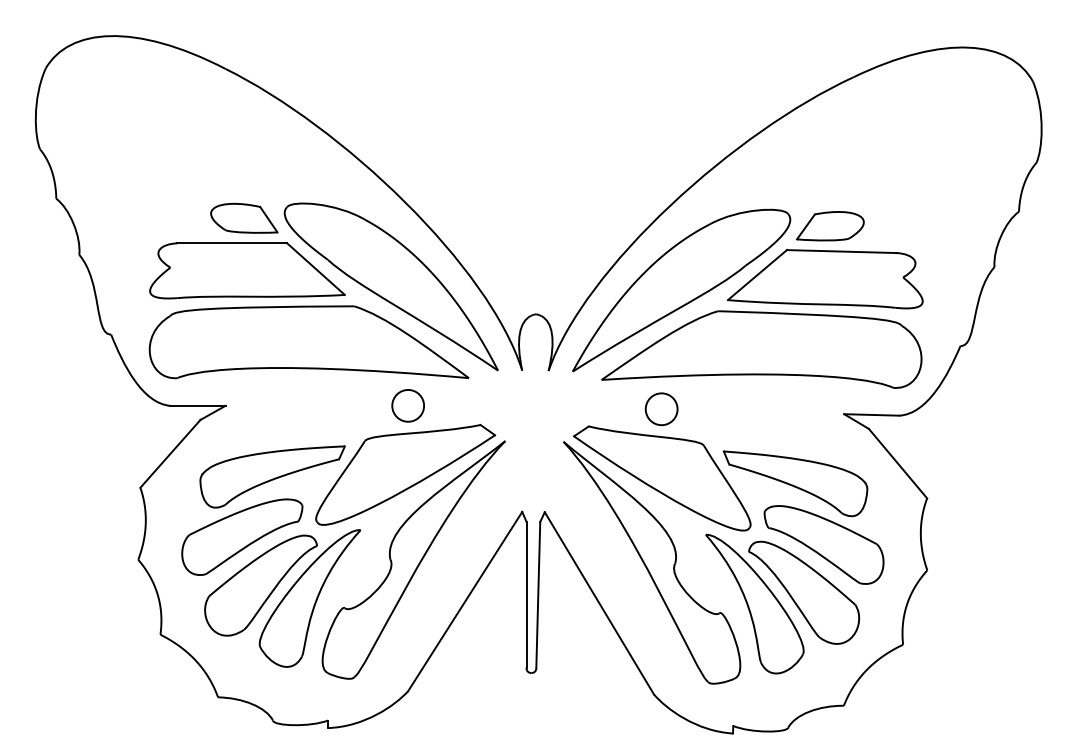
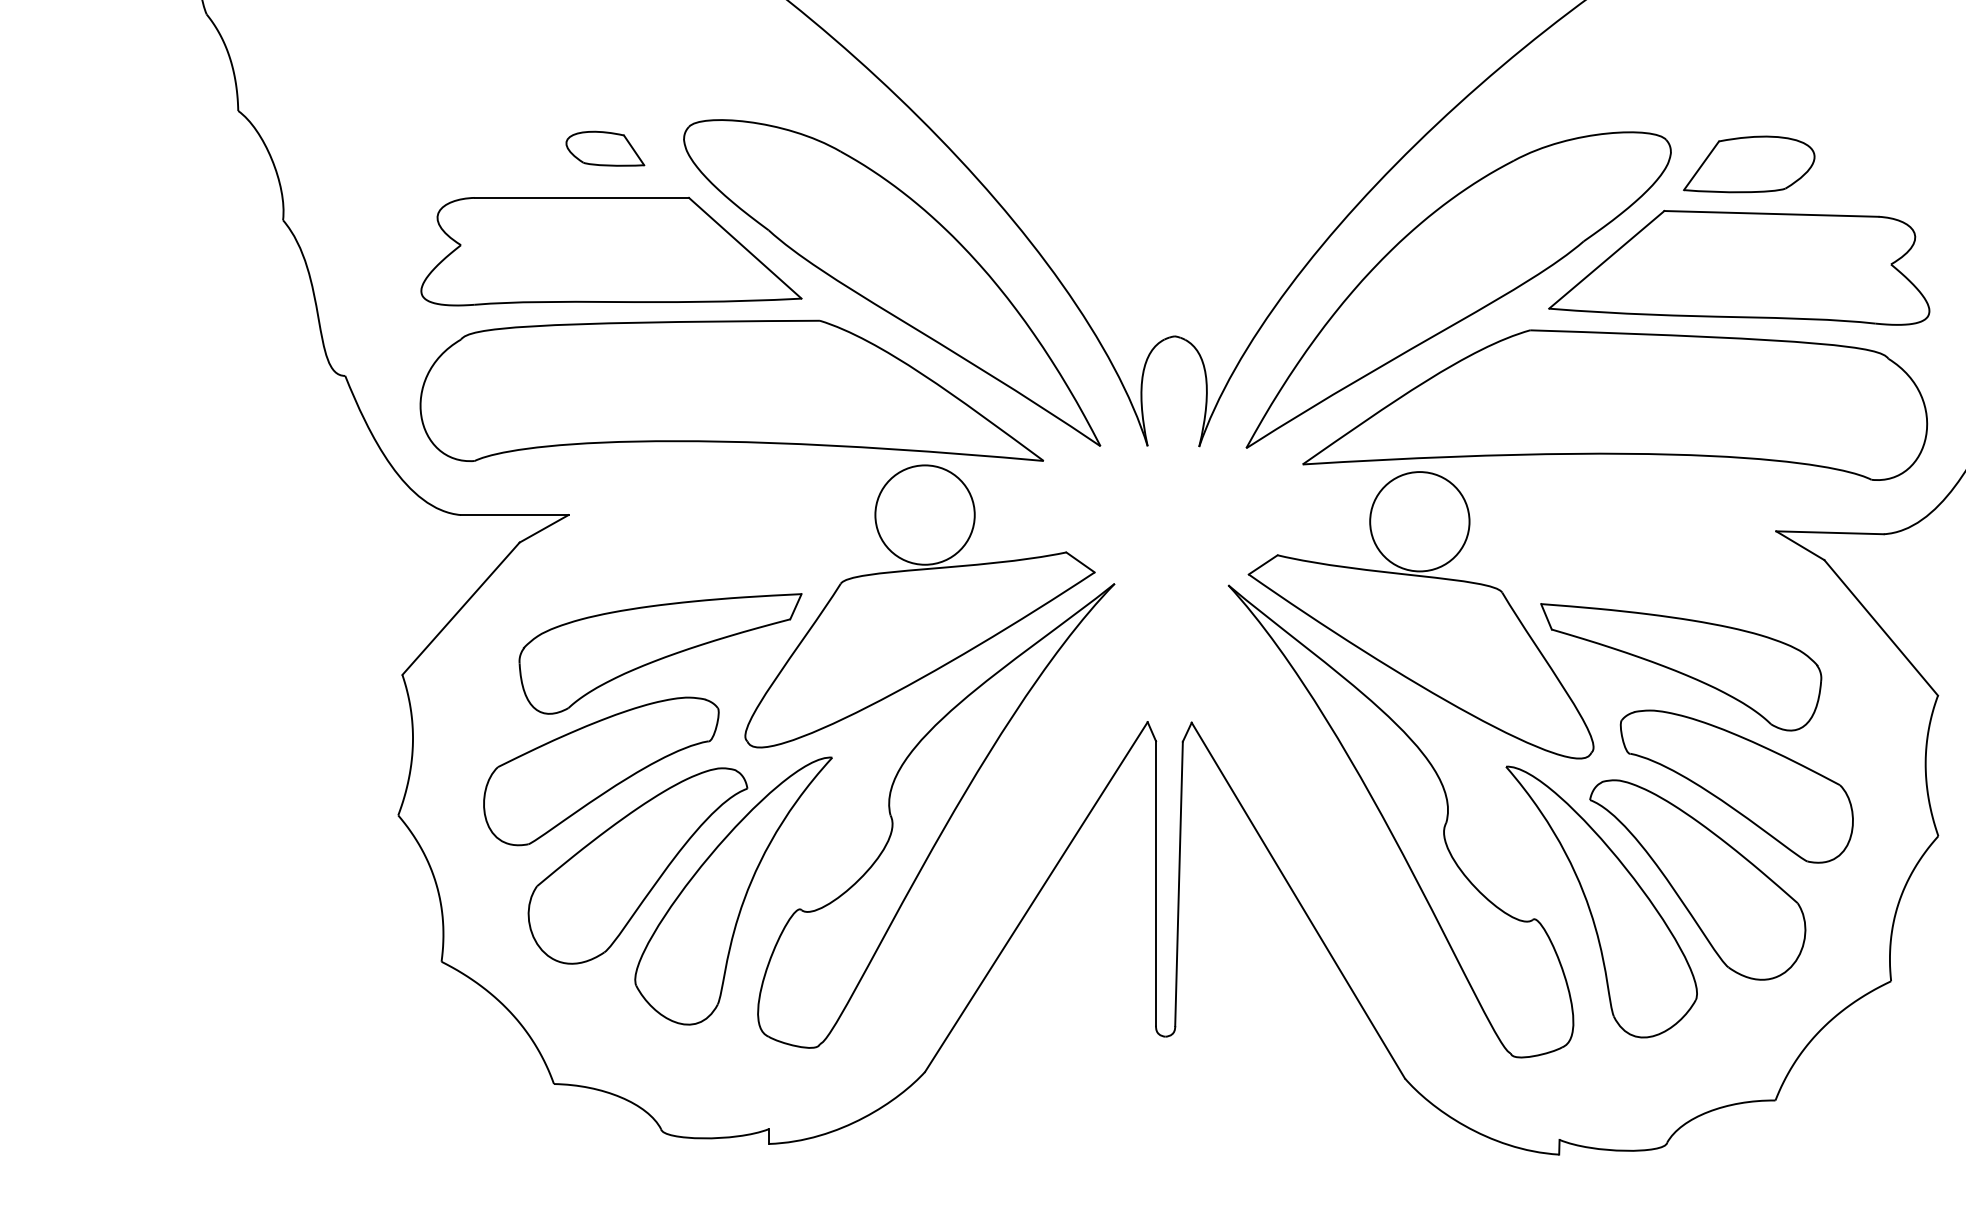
part: (244, 217) -> (605, 147), size x0.6
circle: (408, 405) -> (925, 514), size x1.6
circle: (661, 409) -> (1419, 522), size x1.6

